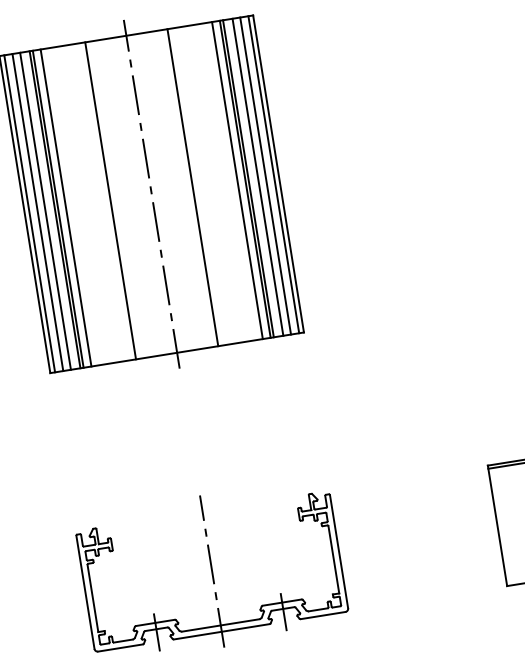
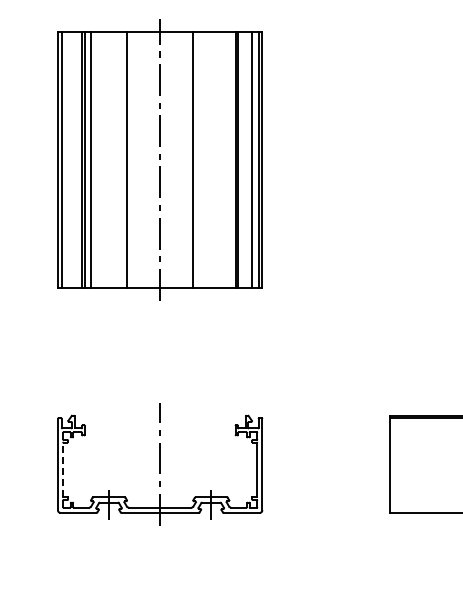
line: (257, 176) -> (245, 159), removed
line: (237, 179) -> (229, 159), removed
line: (45, 210) -> (74, 159), removed
line: (37, 211) -> (68, 159), removed
line: (93, 597) -> (63, 469), solid -> dashed

